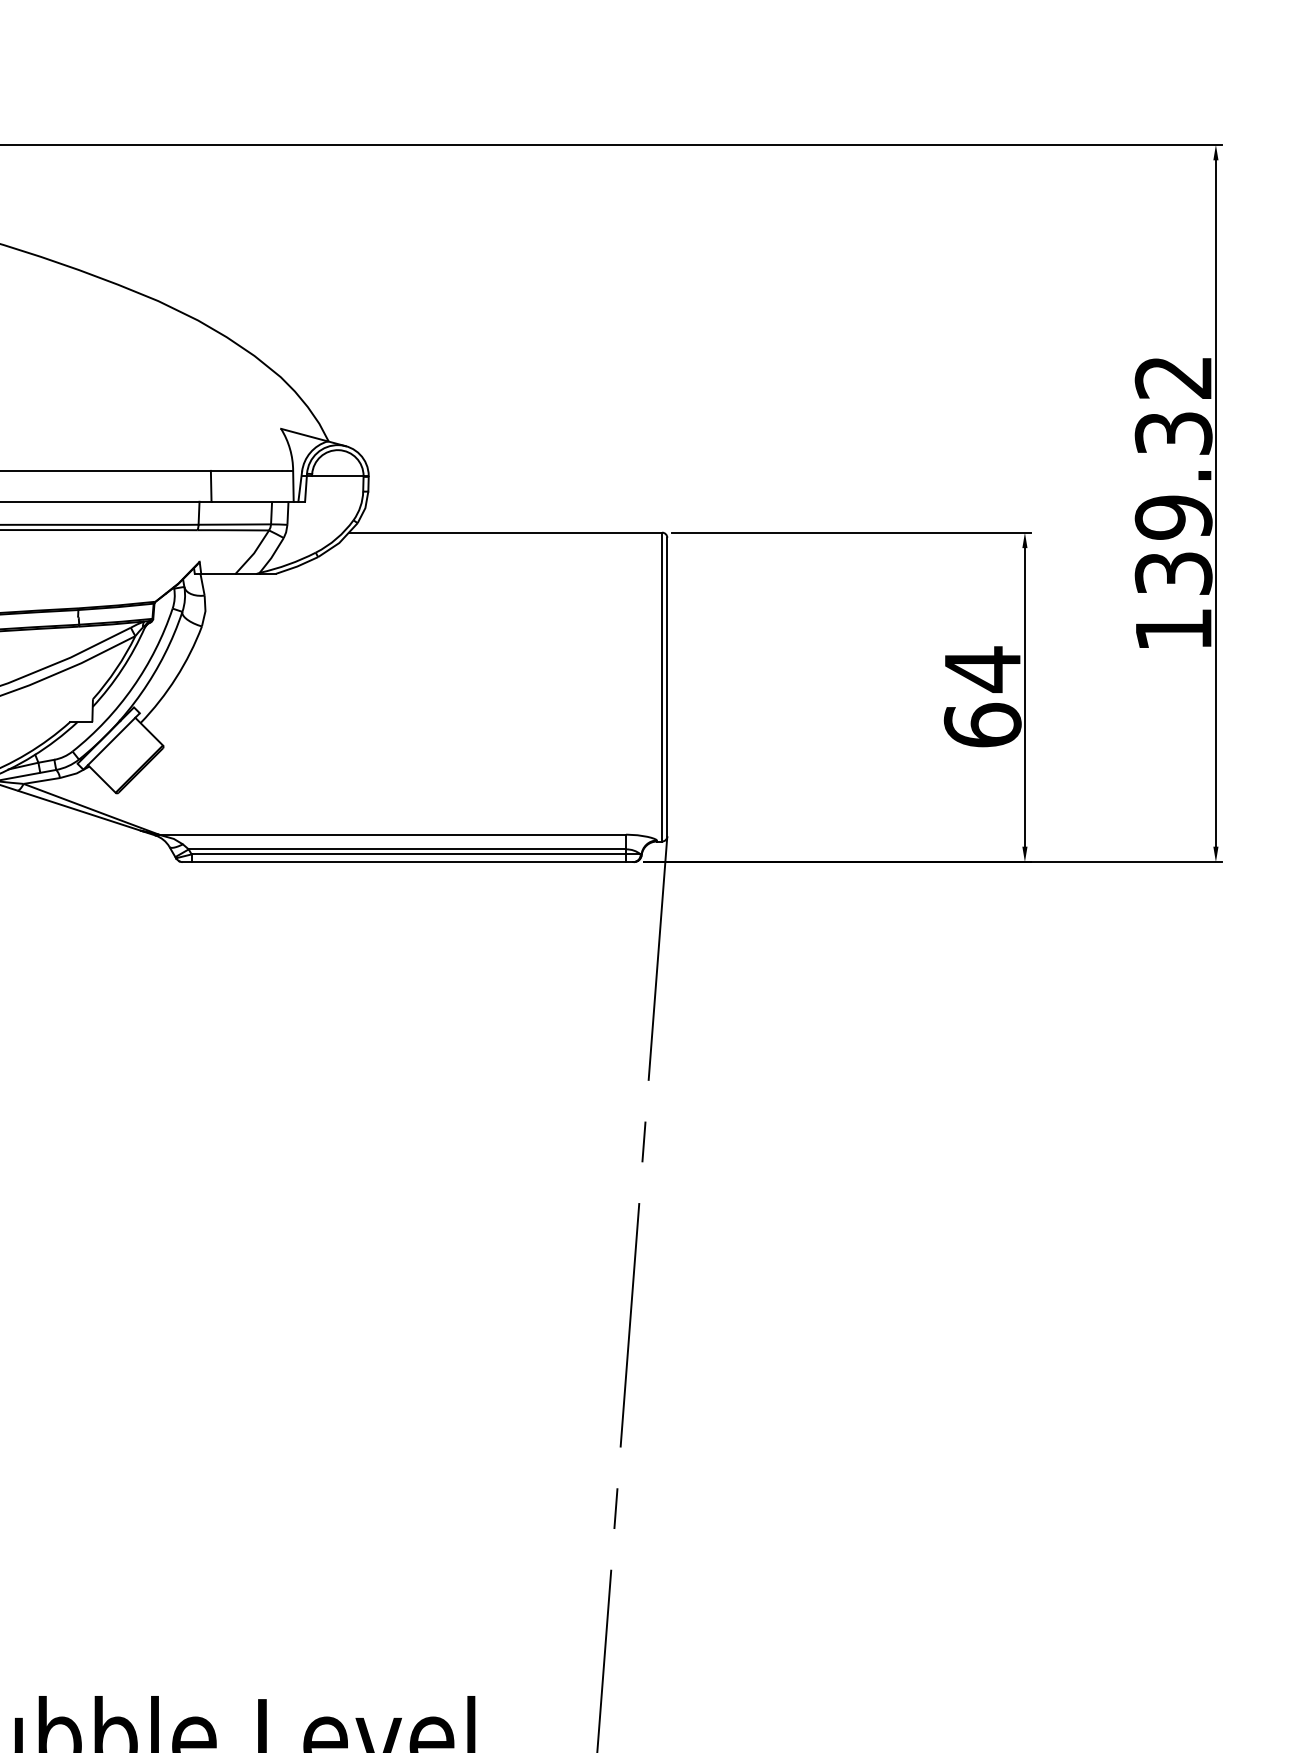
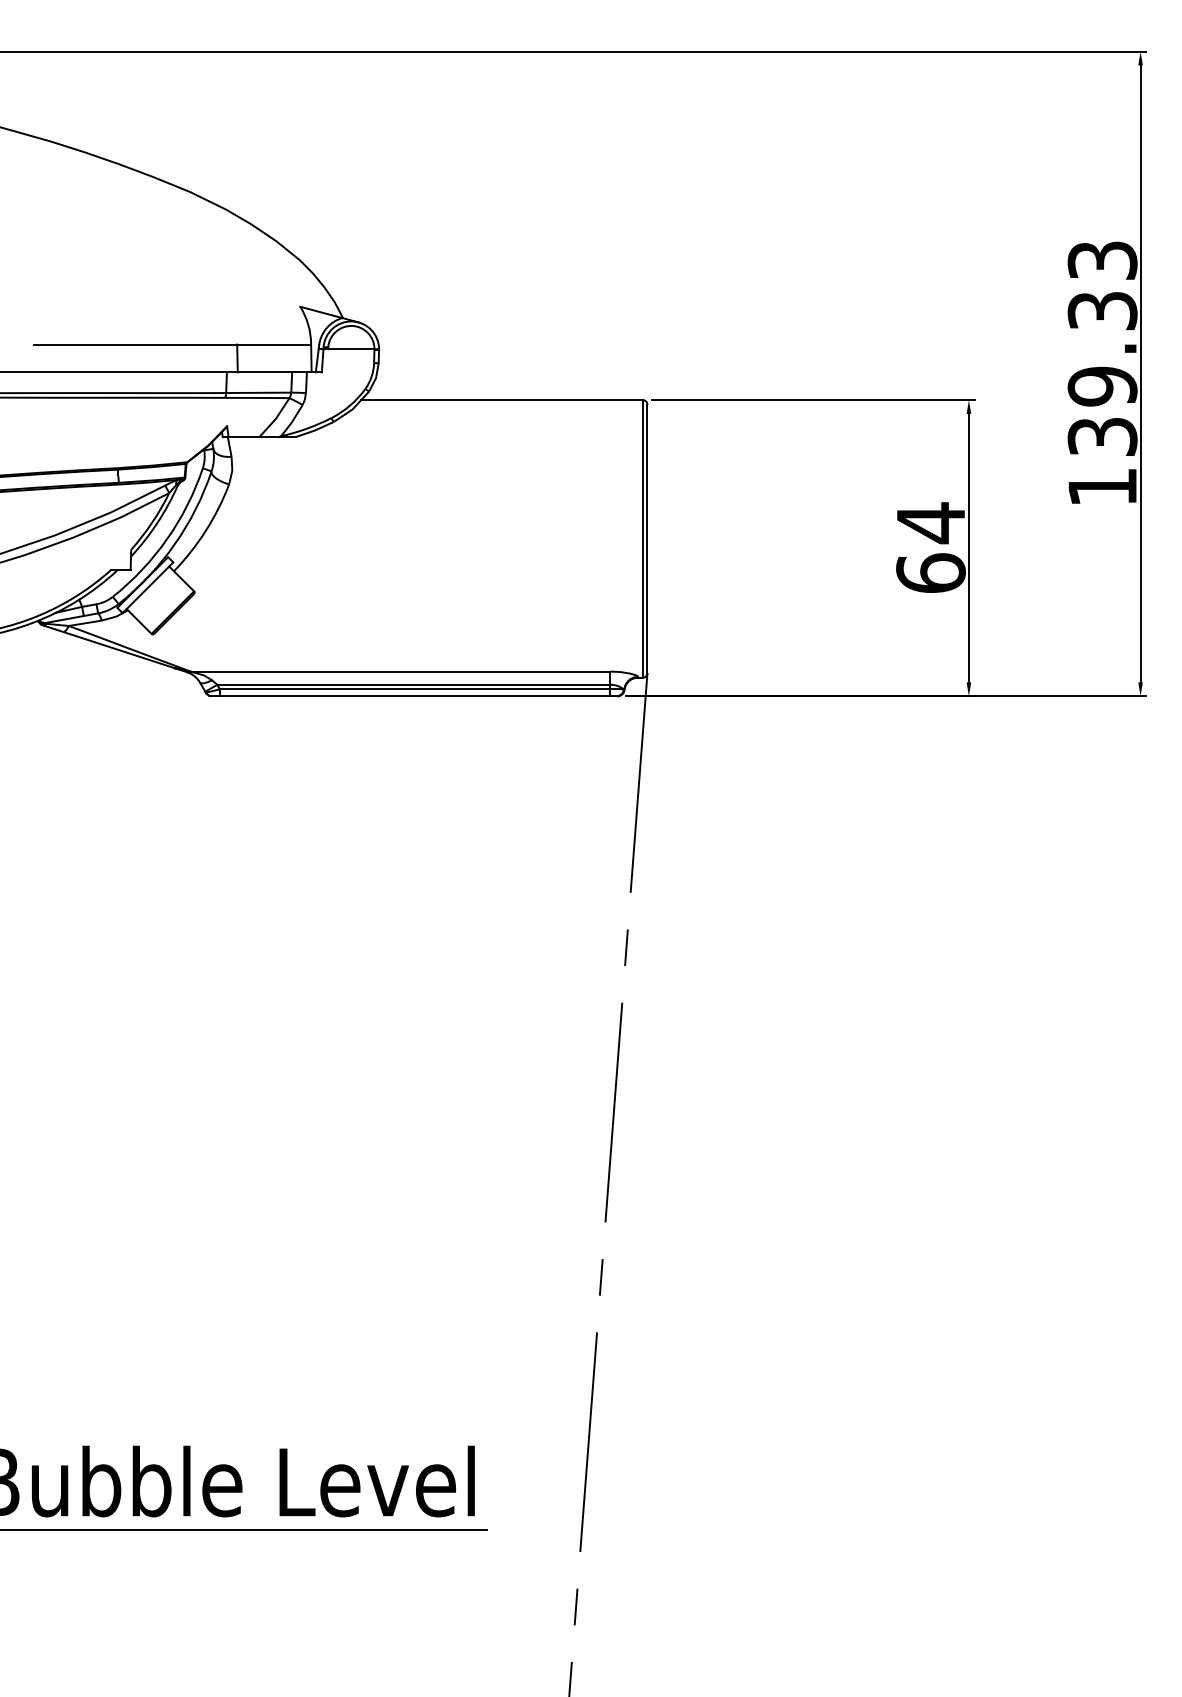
text: (1173, 377) -> (1102, 260), 139.32 -> 139.33

